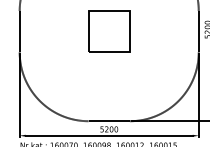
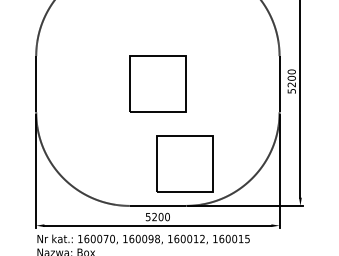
part: (128, 89) -> (184, 163), added

